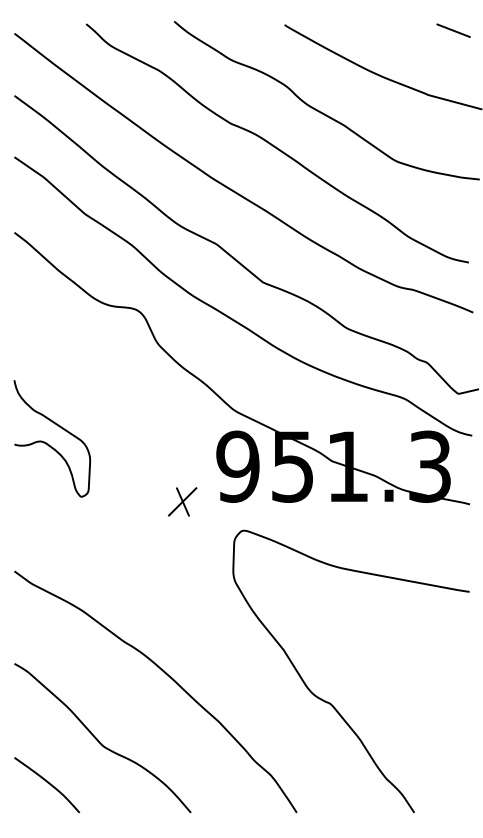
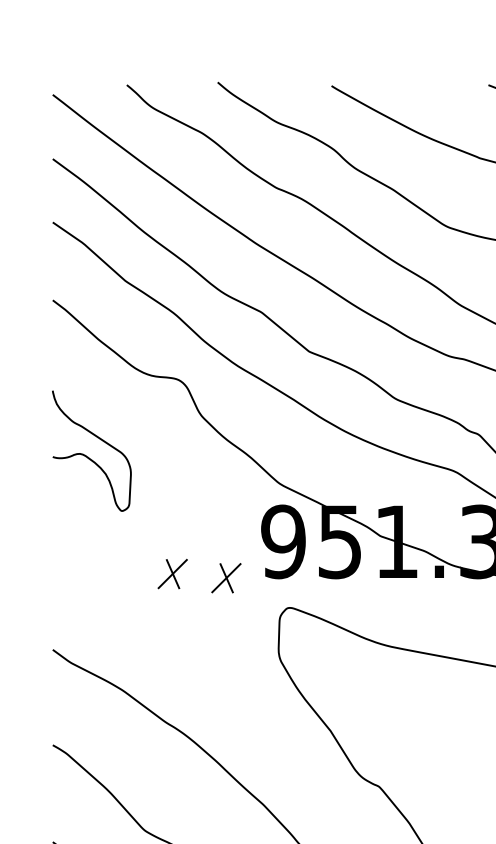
curve: (49, 444) -> (88, 457), moved
part: (130, 497) -> (172, 573), added

